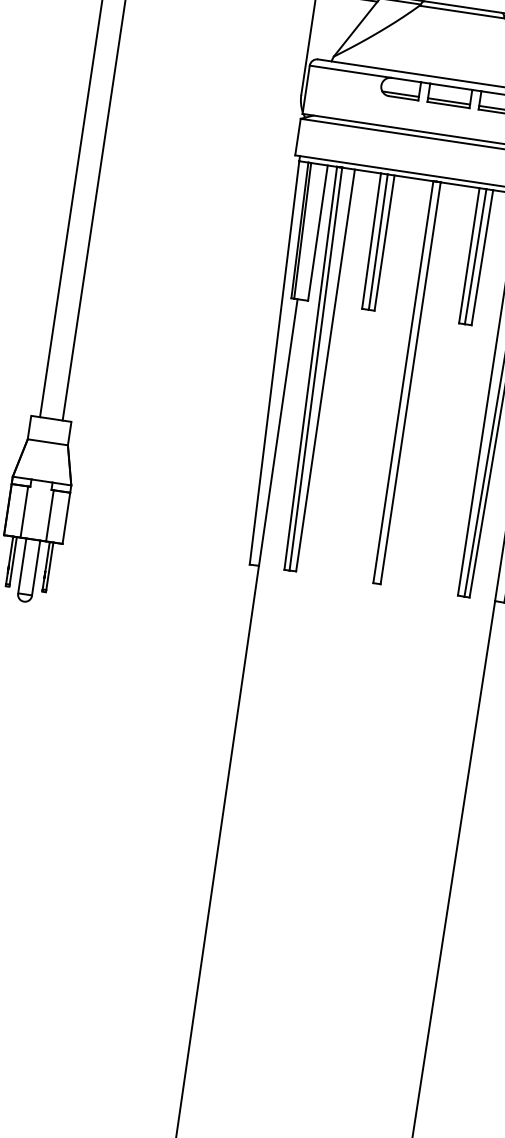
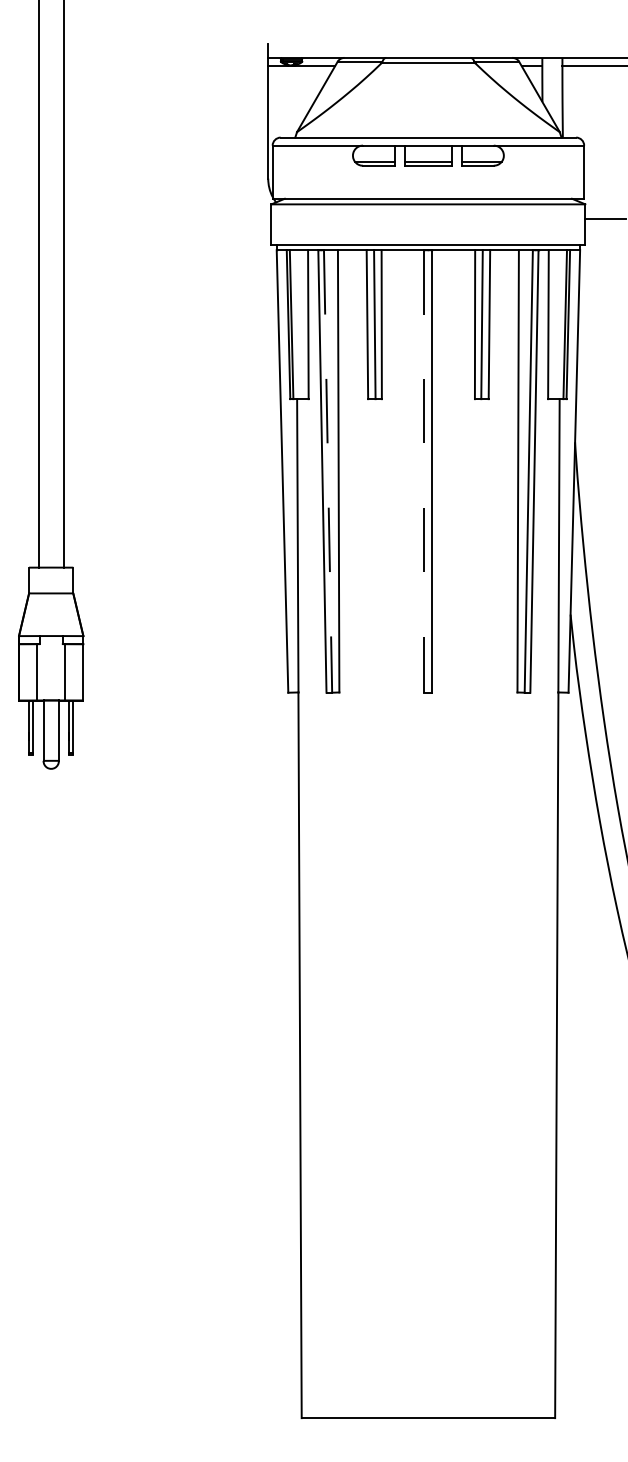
line: (316, 369) -> (328, 471), solid -> dashed
line: (403, 382) -> (424, 471), solid -> dashed

